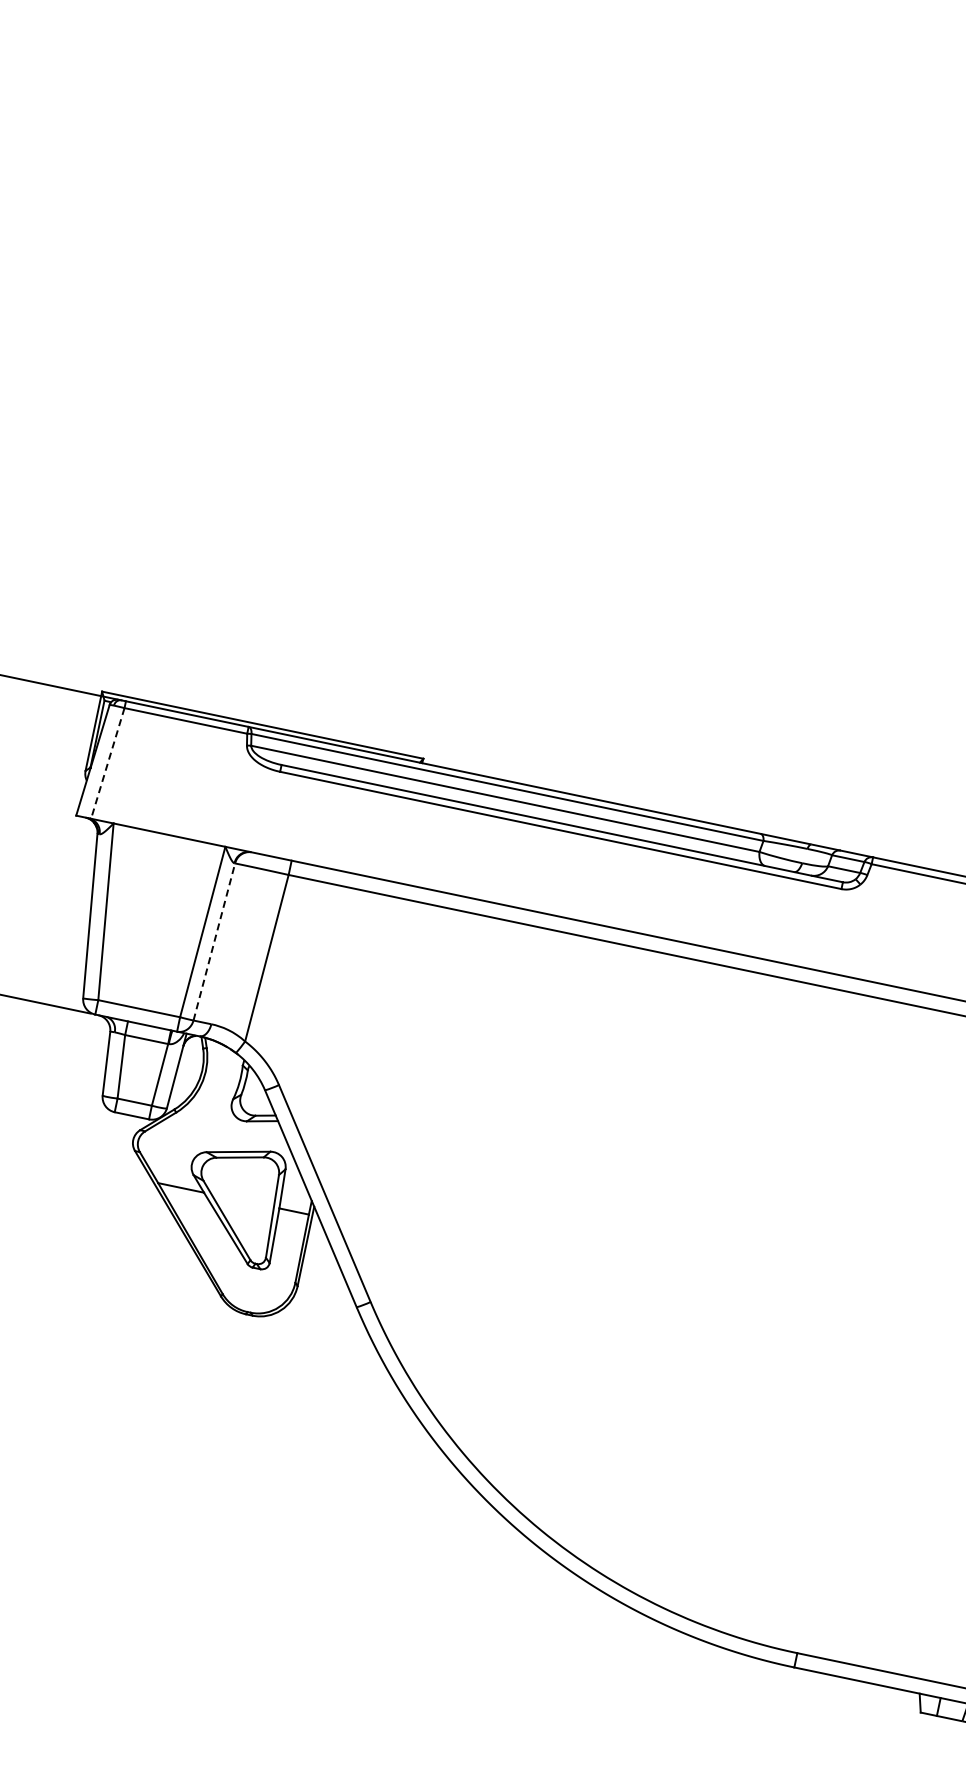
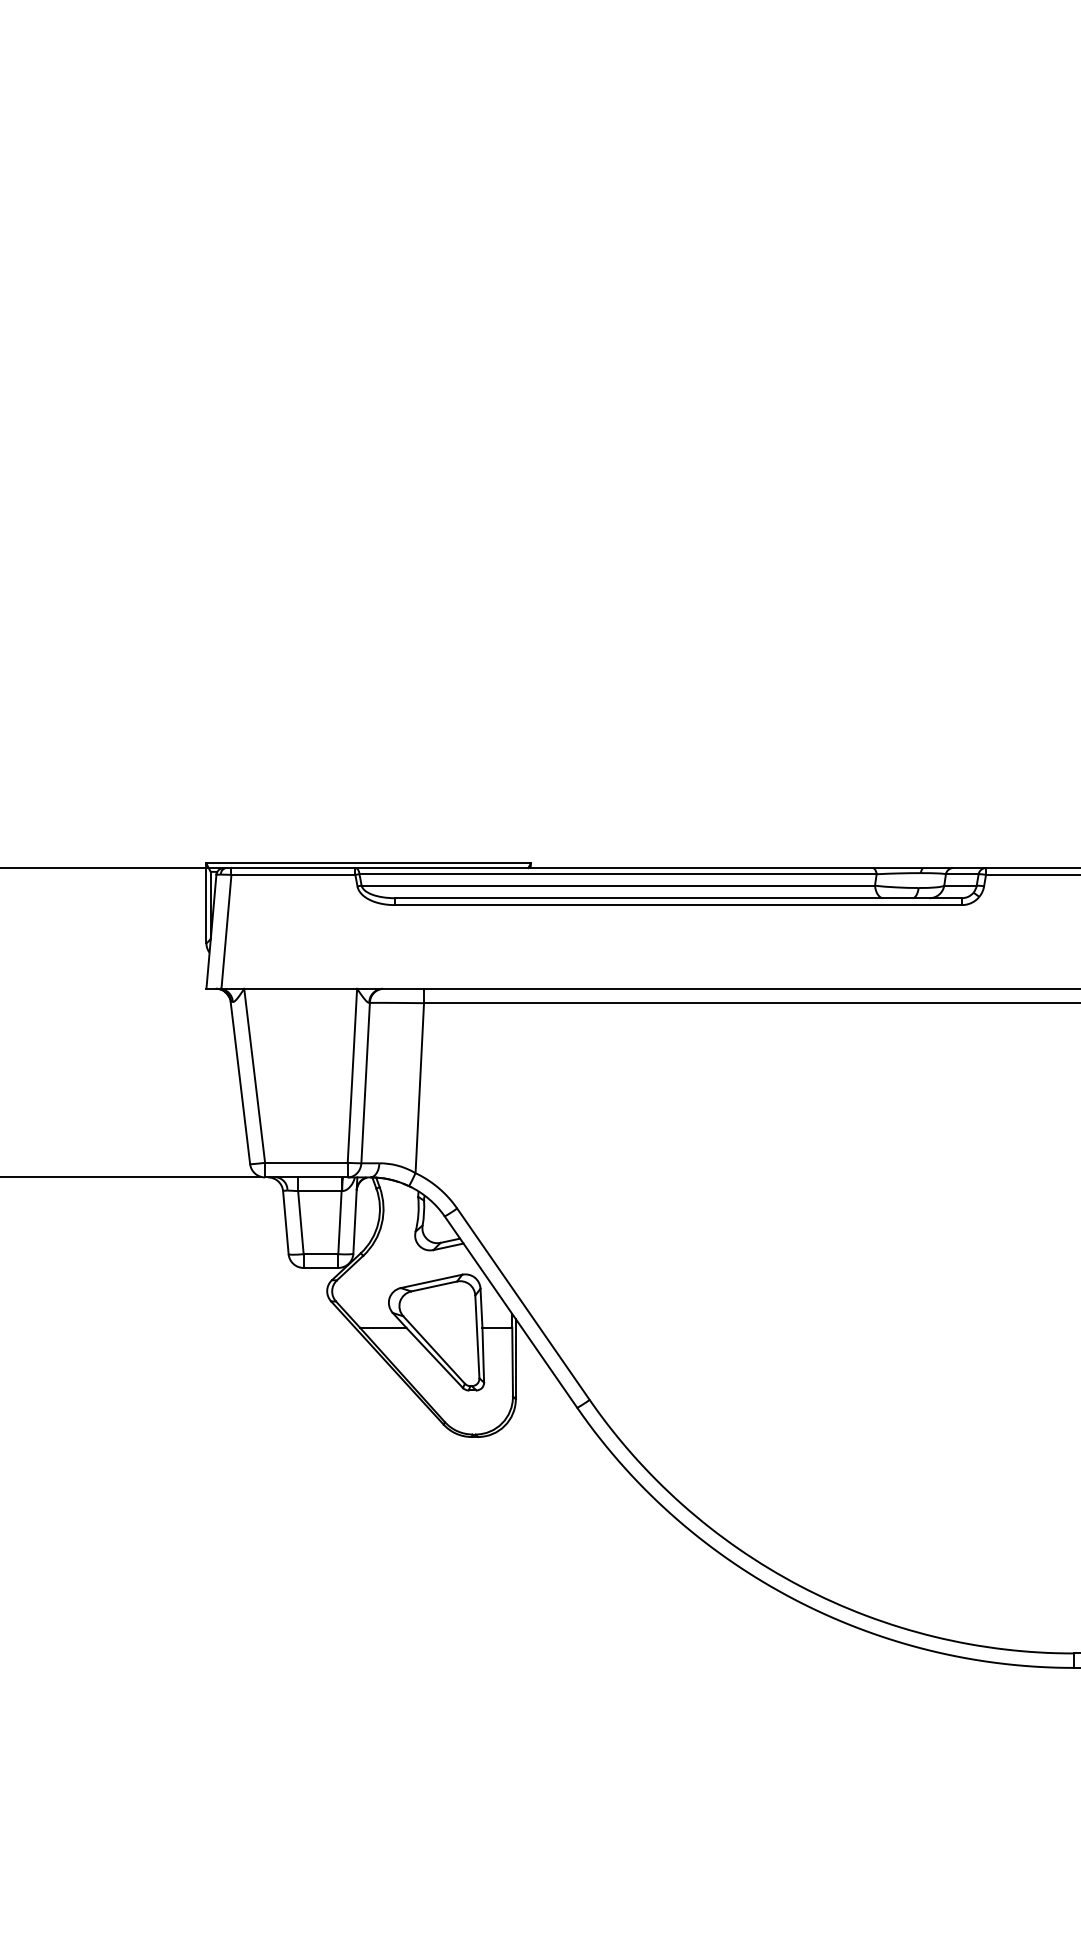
line: (107, 764) -> (226, 932), dashed -> solid
line: (214, 941) -> (365, 1082), dashed -> solid

